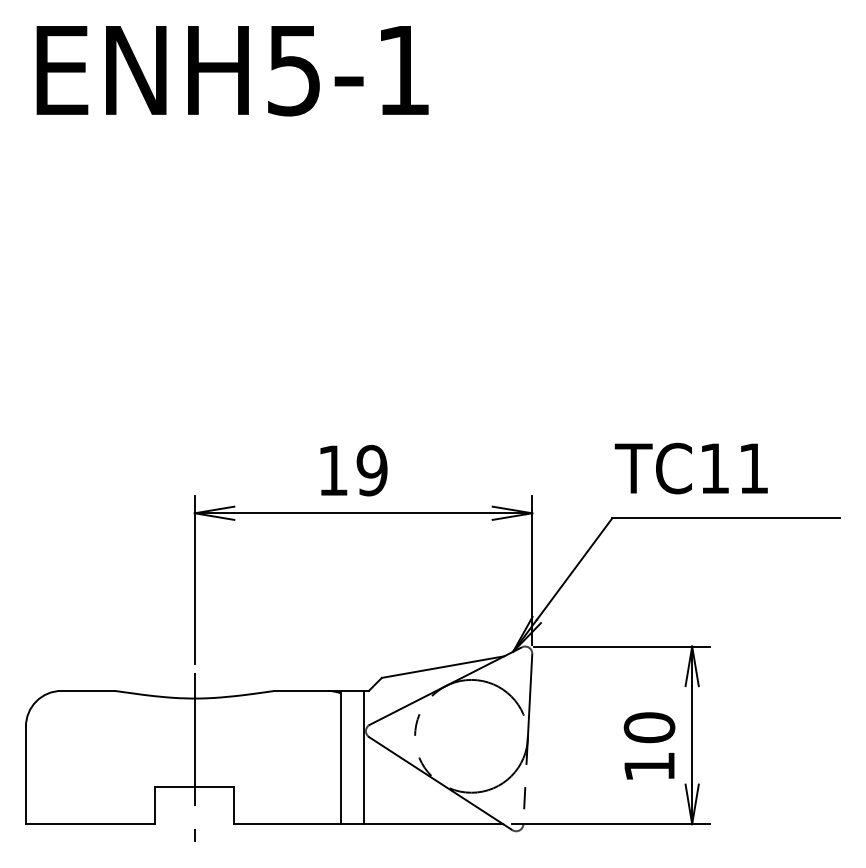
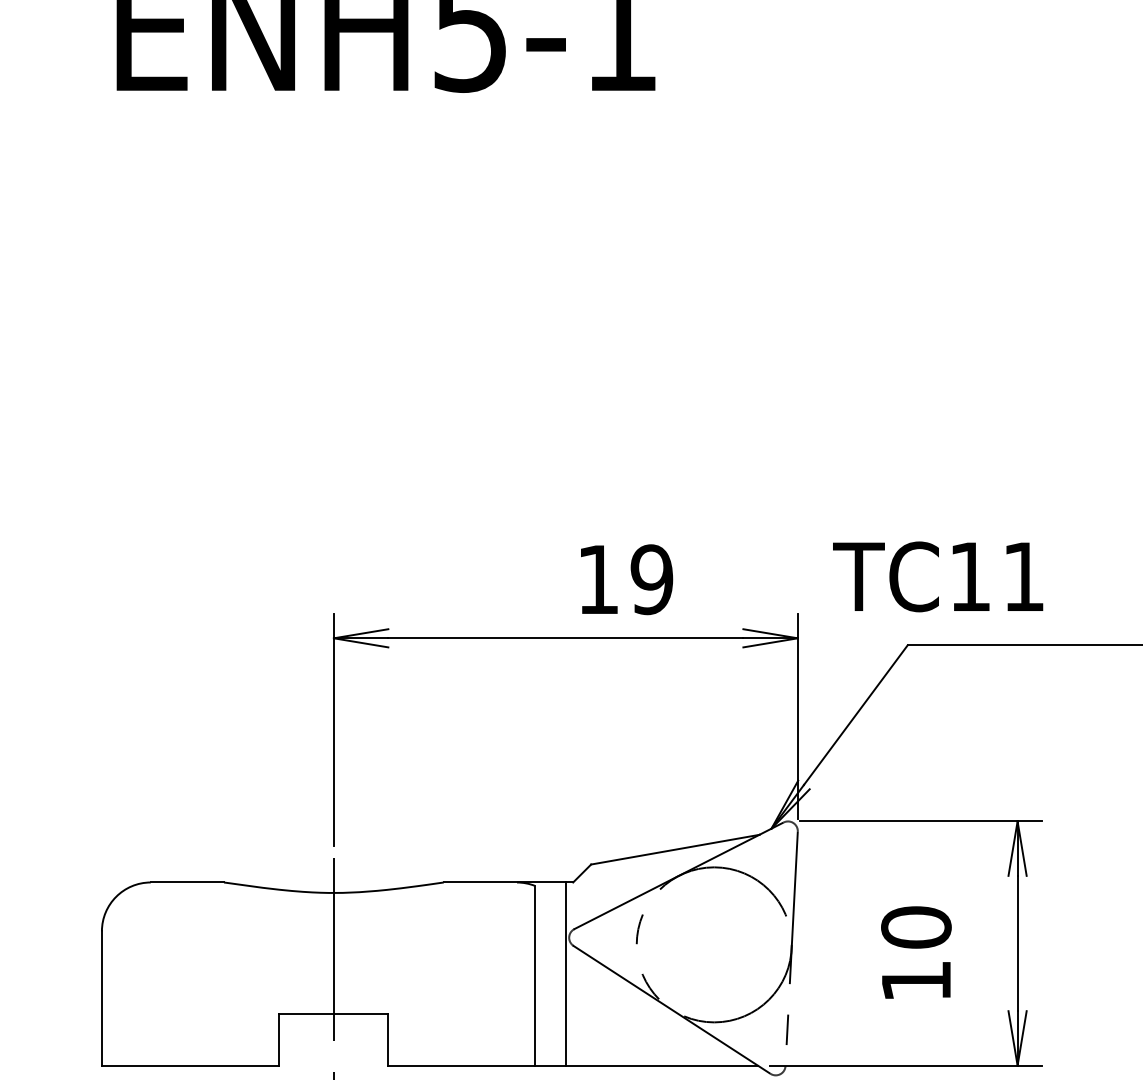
text: (690, 468) -> (936, 576), moved
text: (353, 470) -> (626, 579), moved
text: (649, 745) -> (916, 951), moved

